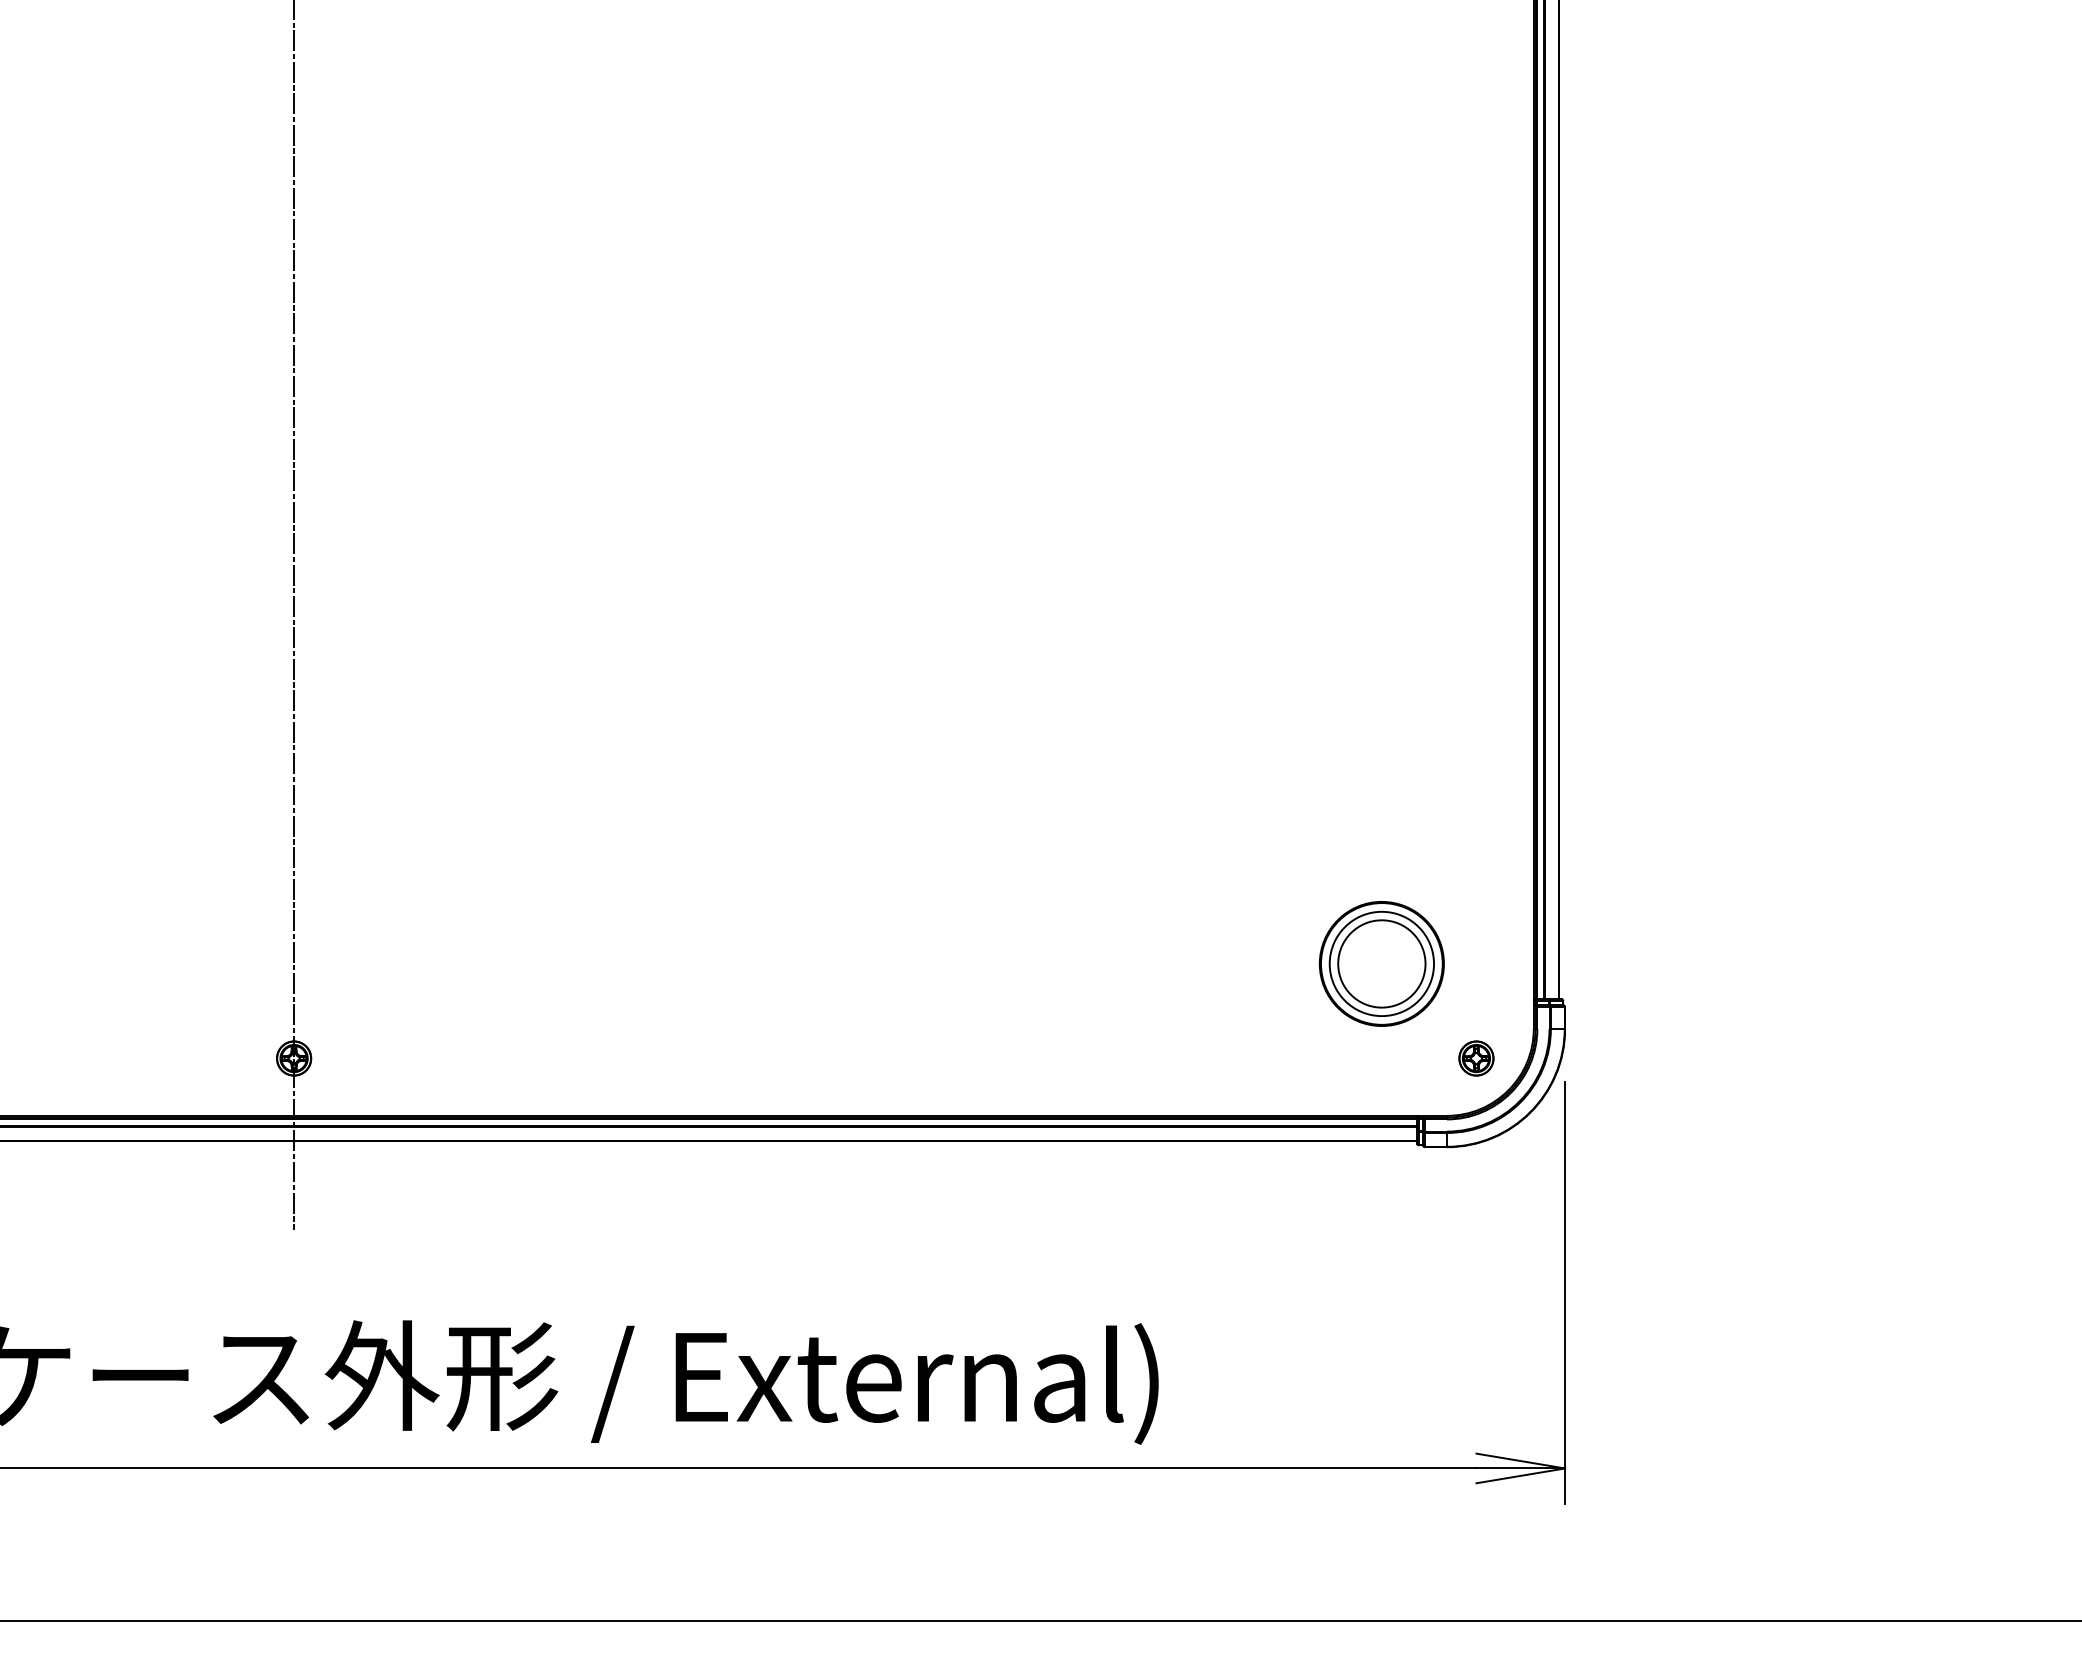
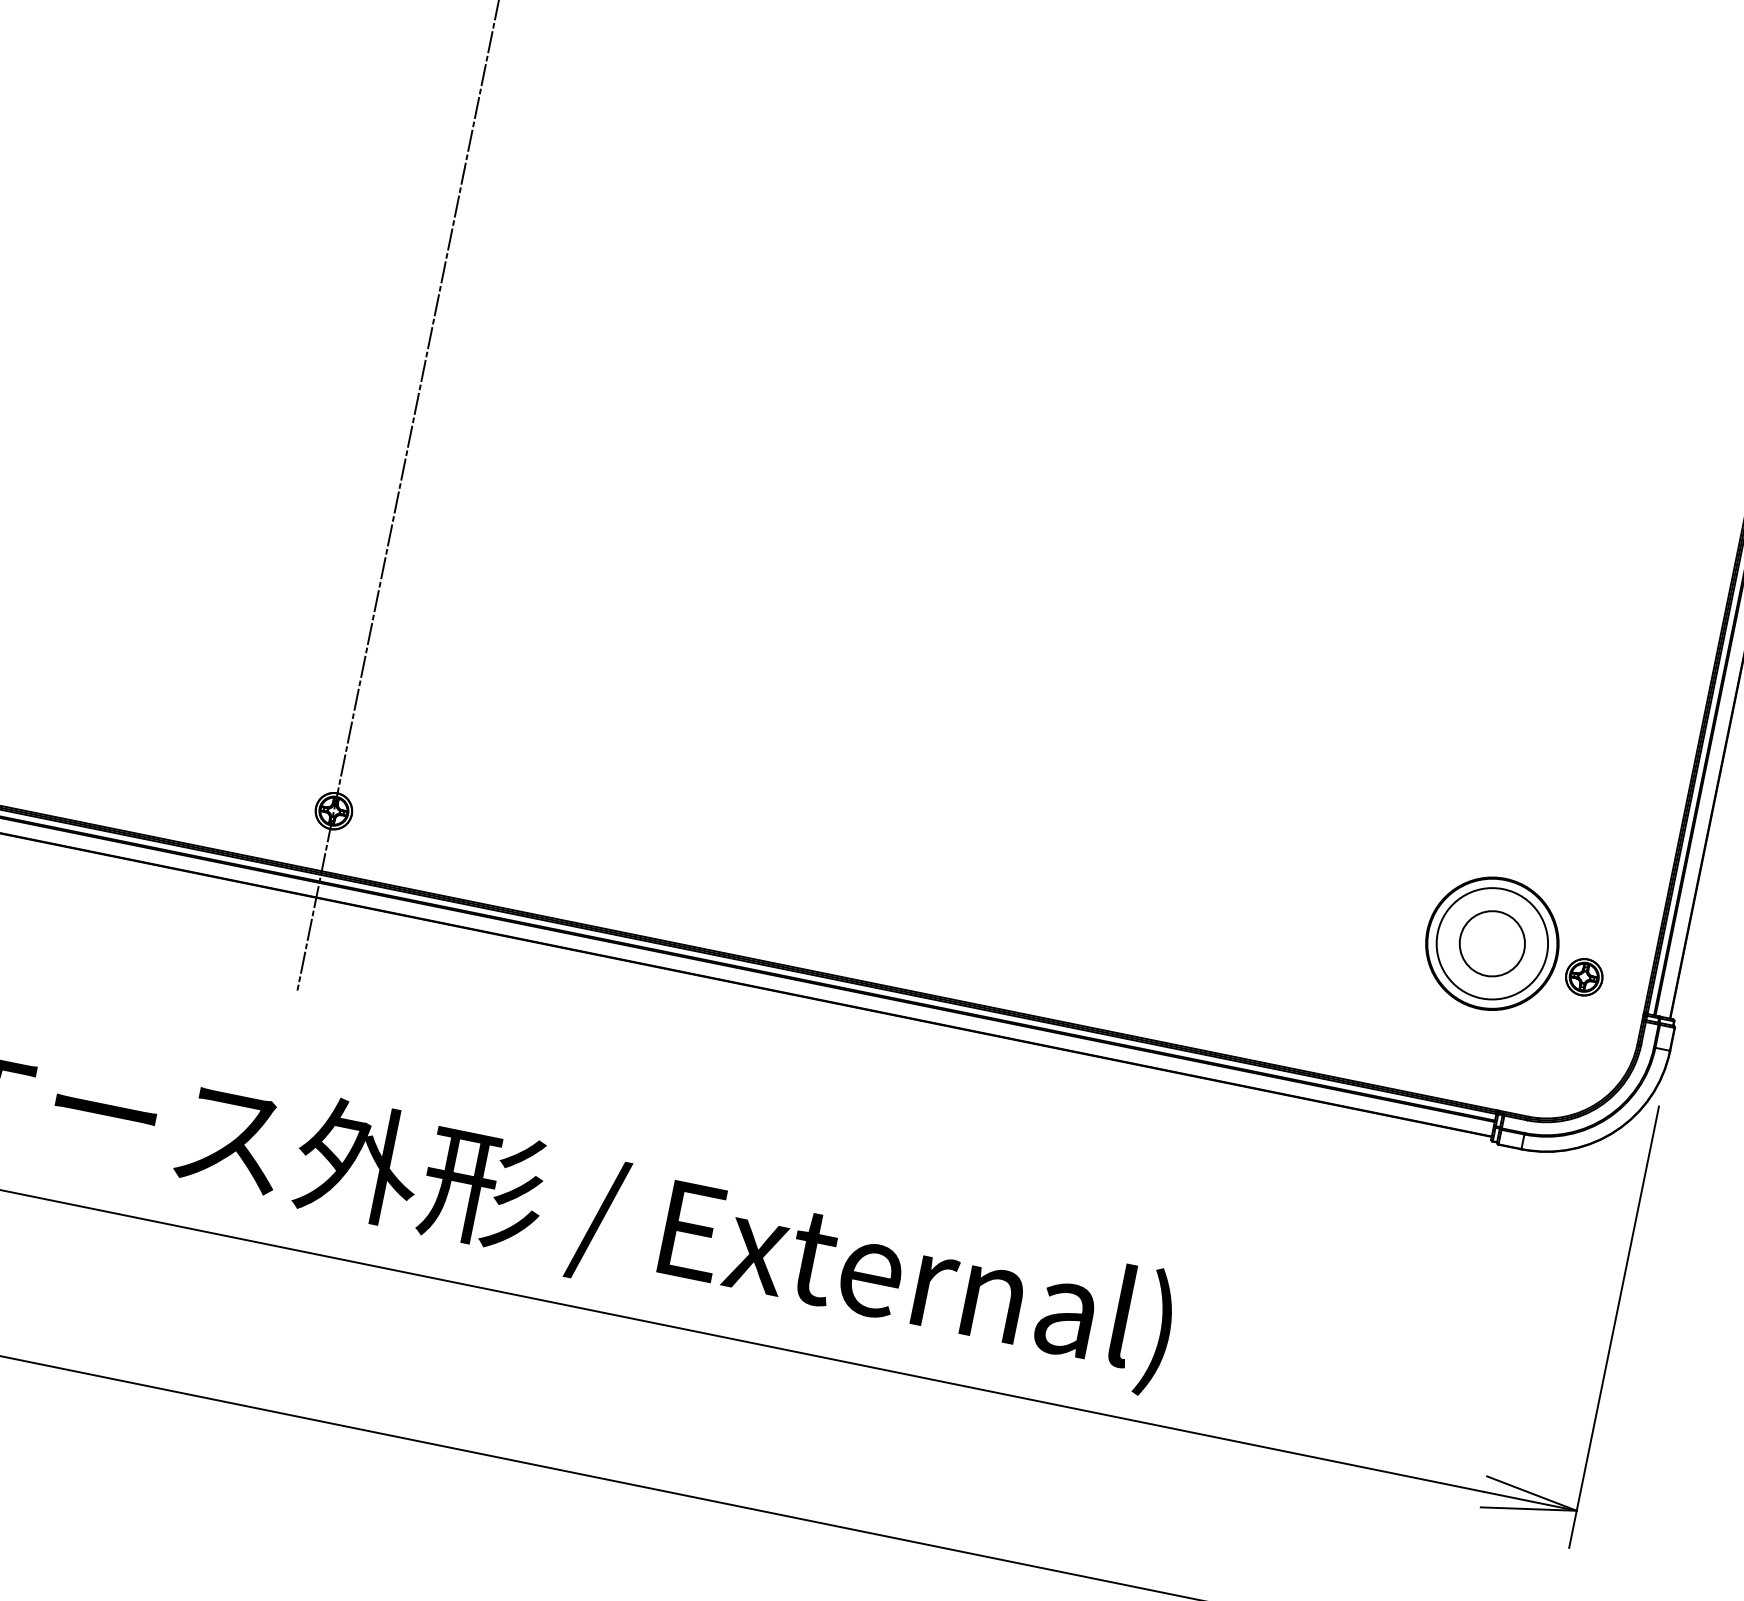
circle: (1381, 963) -> (1492, 943), size x0.7
part: (1476, 1058) -> (1584, 977), moved

